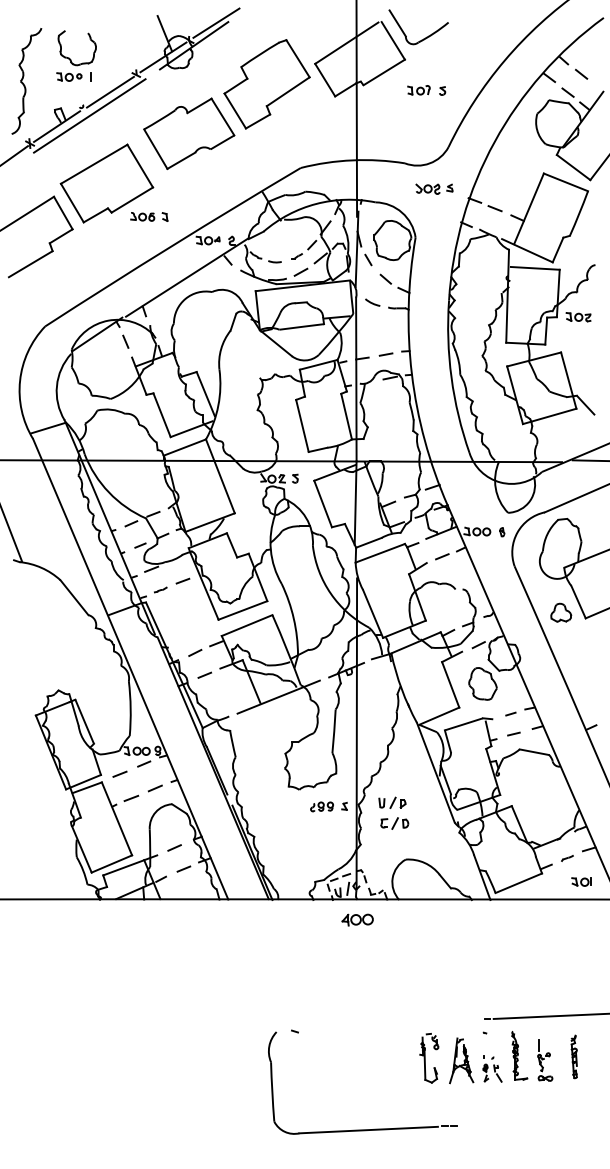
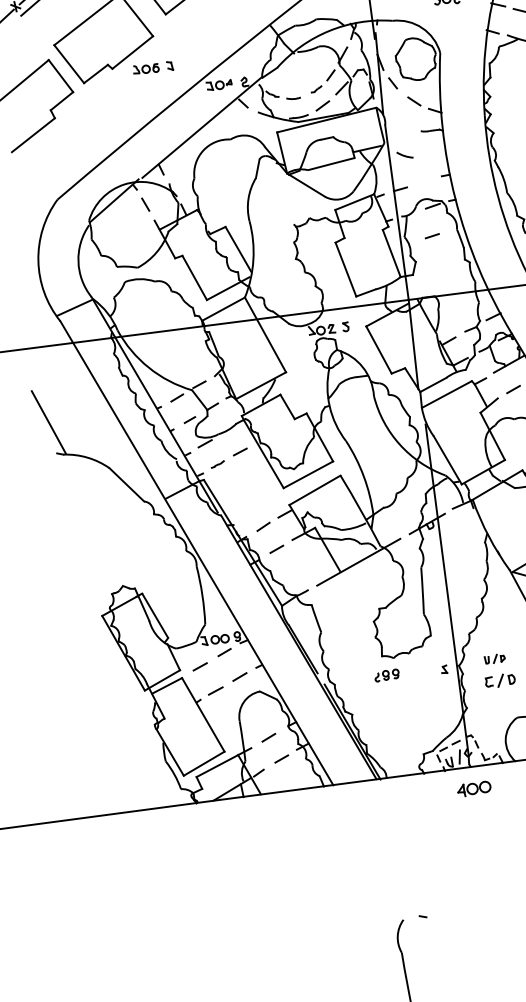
line: (372, 302) -> (404, 155), moved
line: (385, 354) -> (431, 236), moved
part: (392, 802) -> (494, 658), size x0.7
part: (321, 806) -> (386, 675), moved

